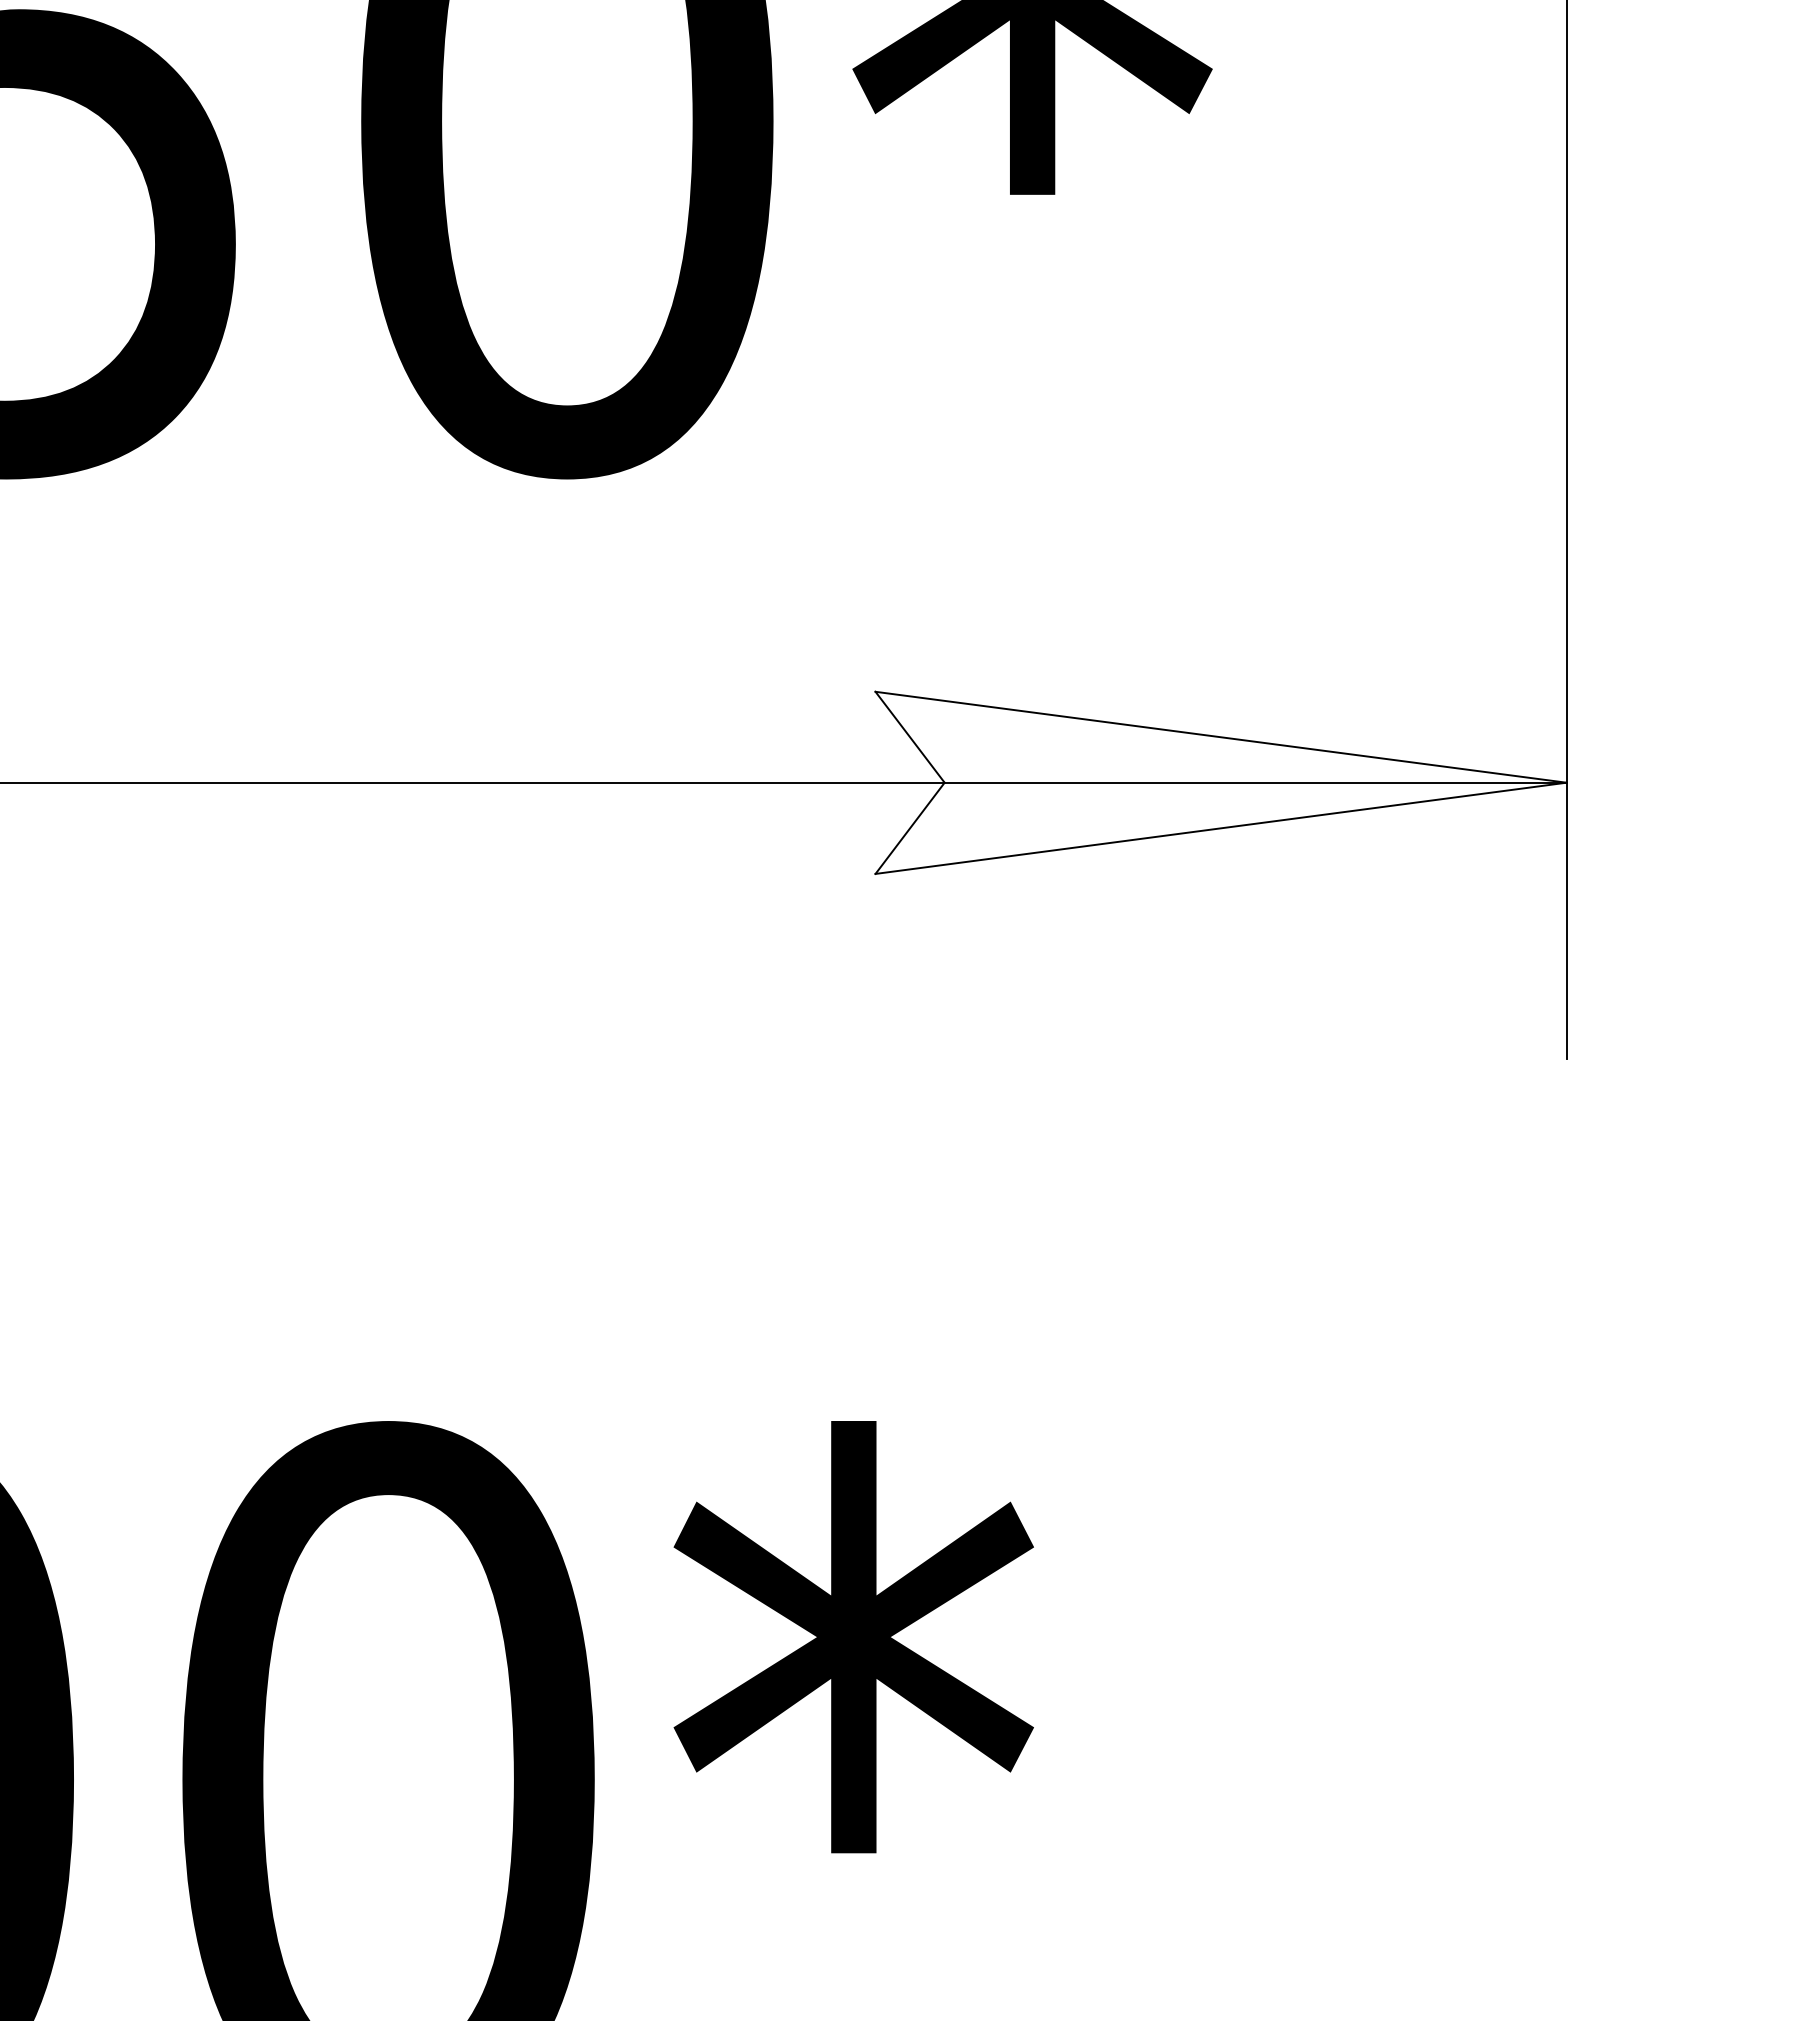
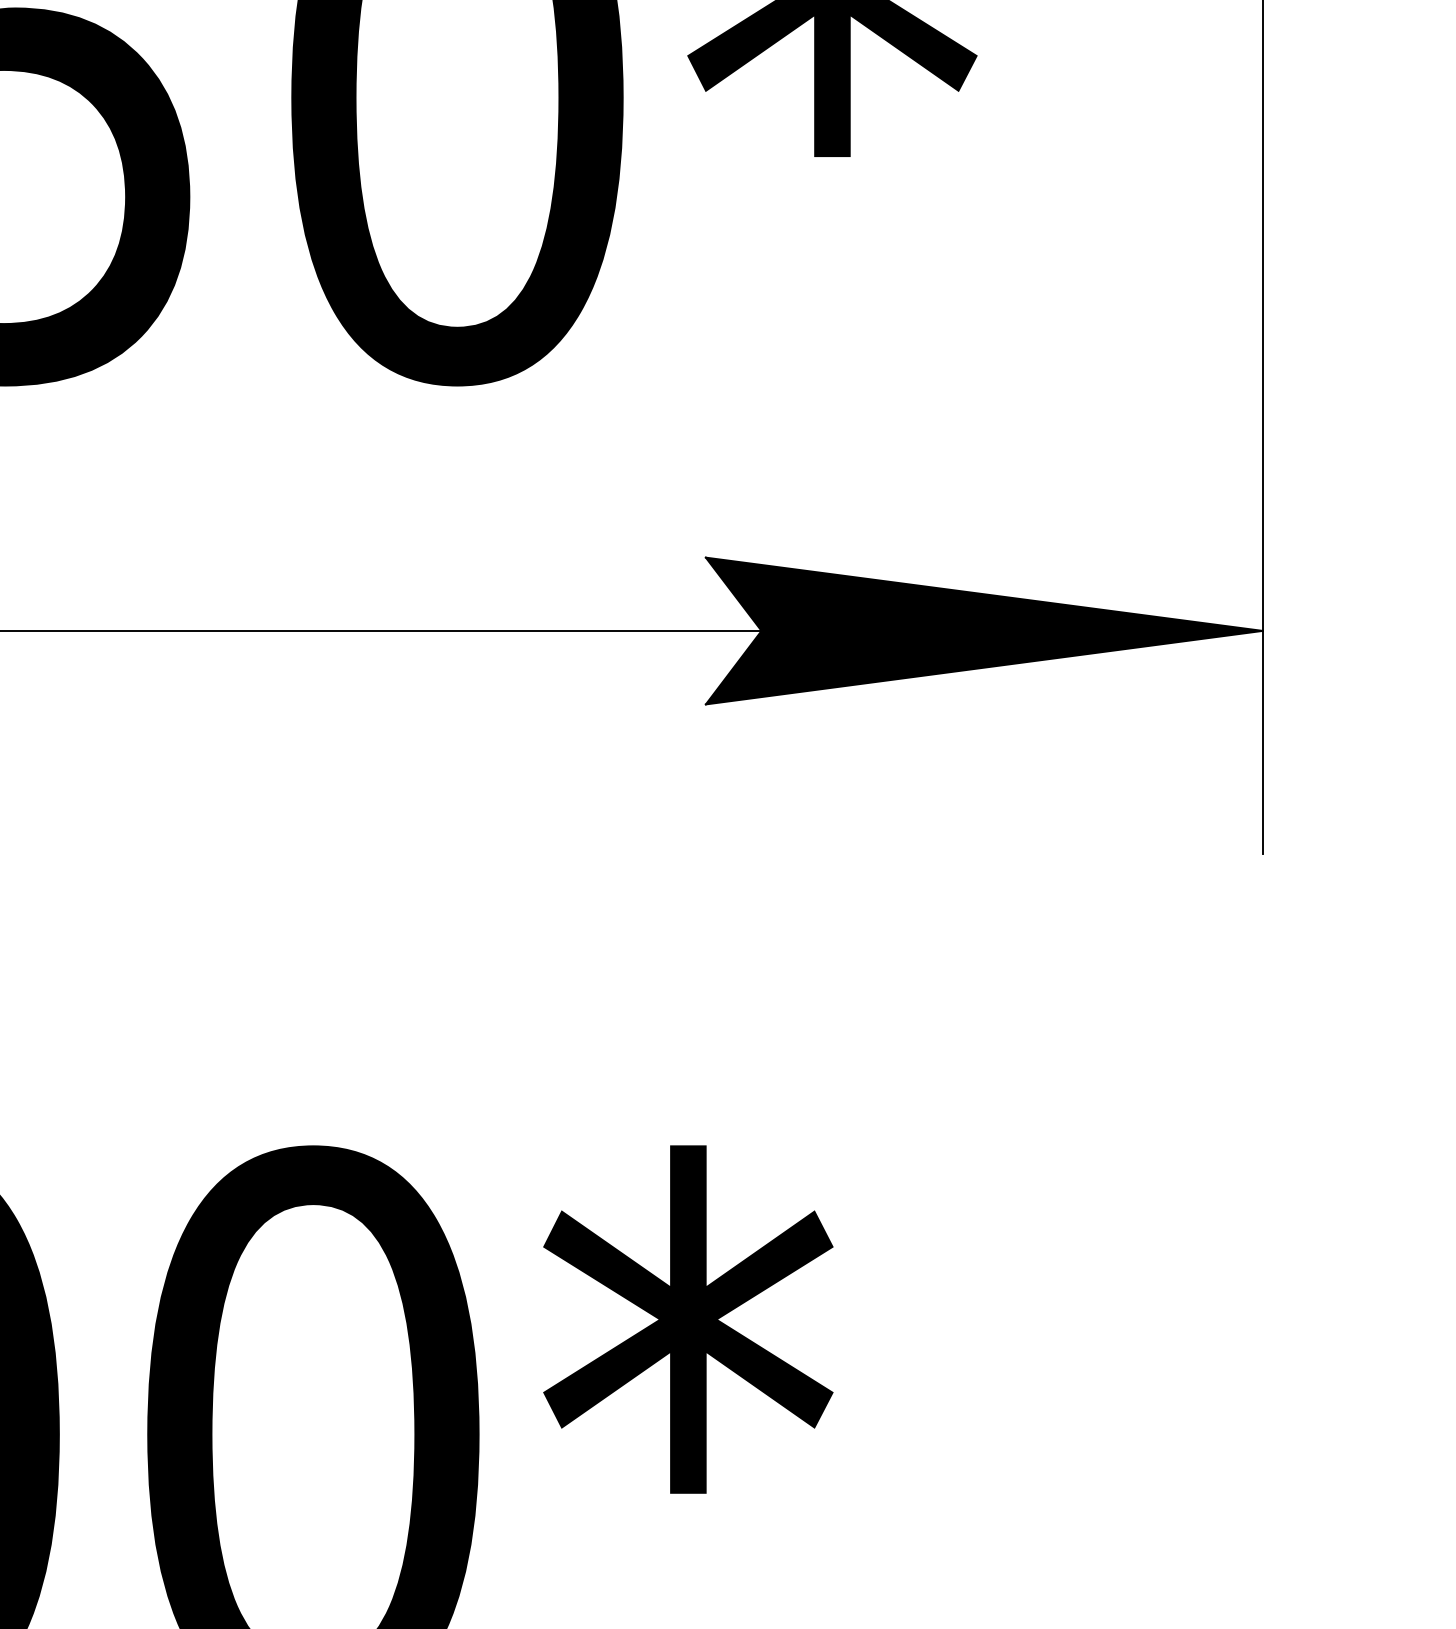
fill: (1220, 782) -> (983, 630), added

